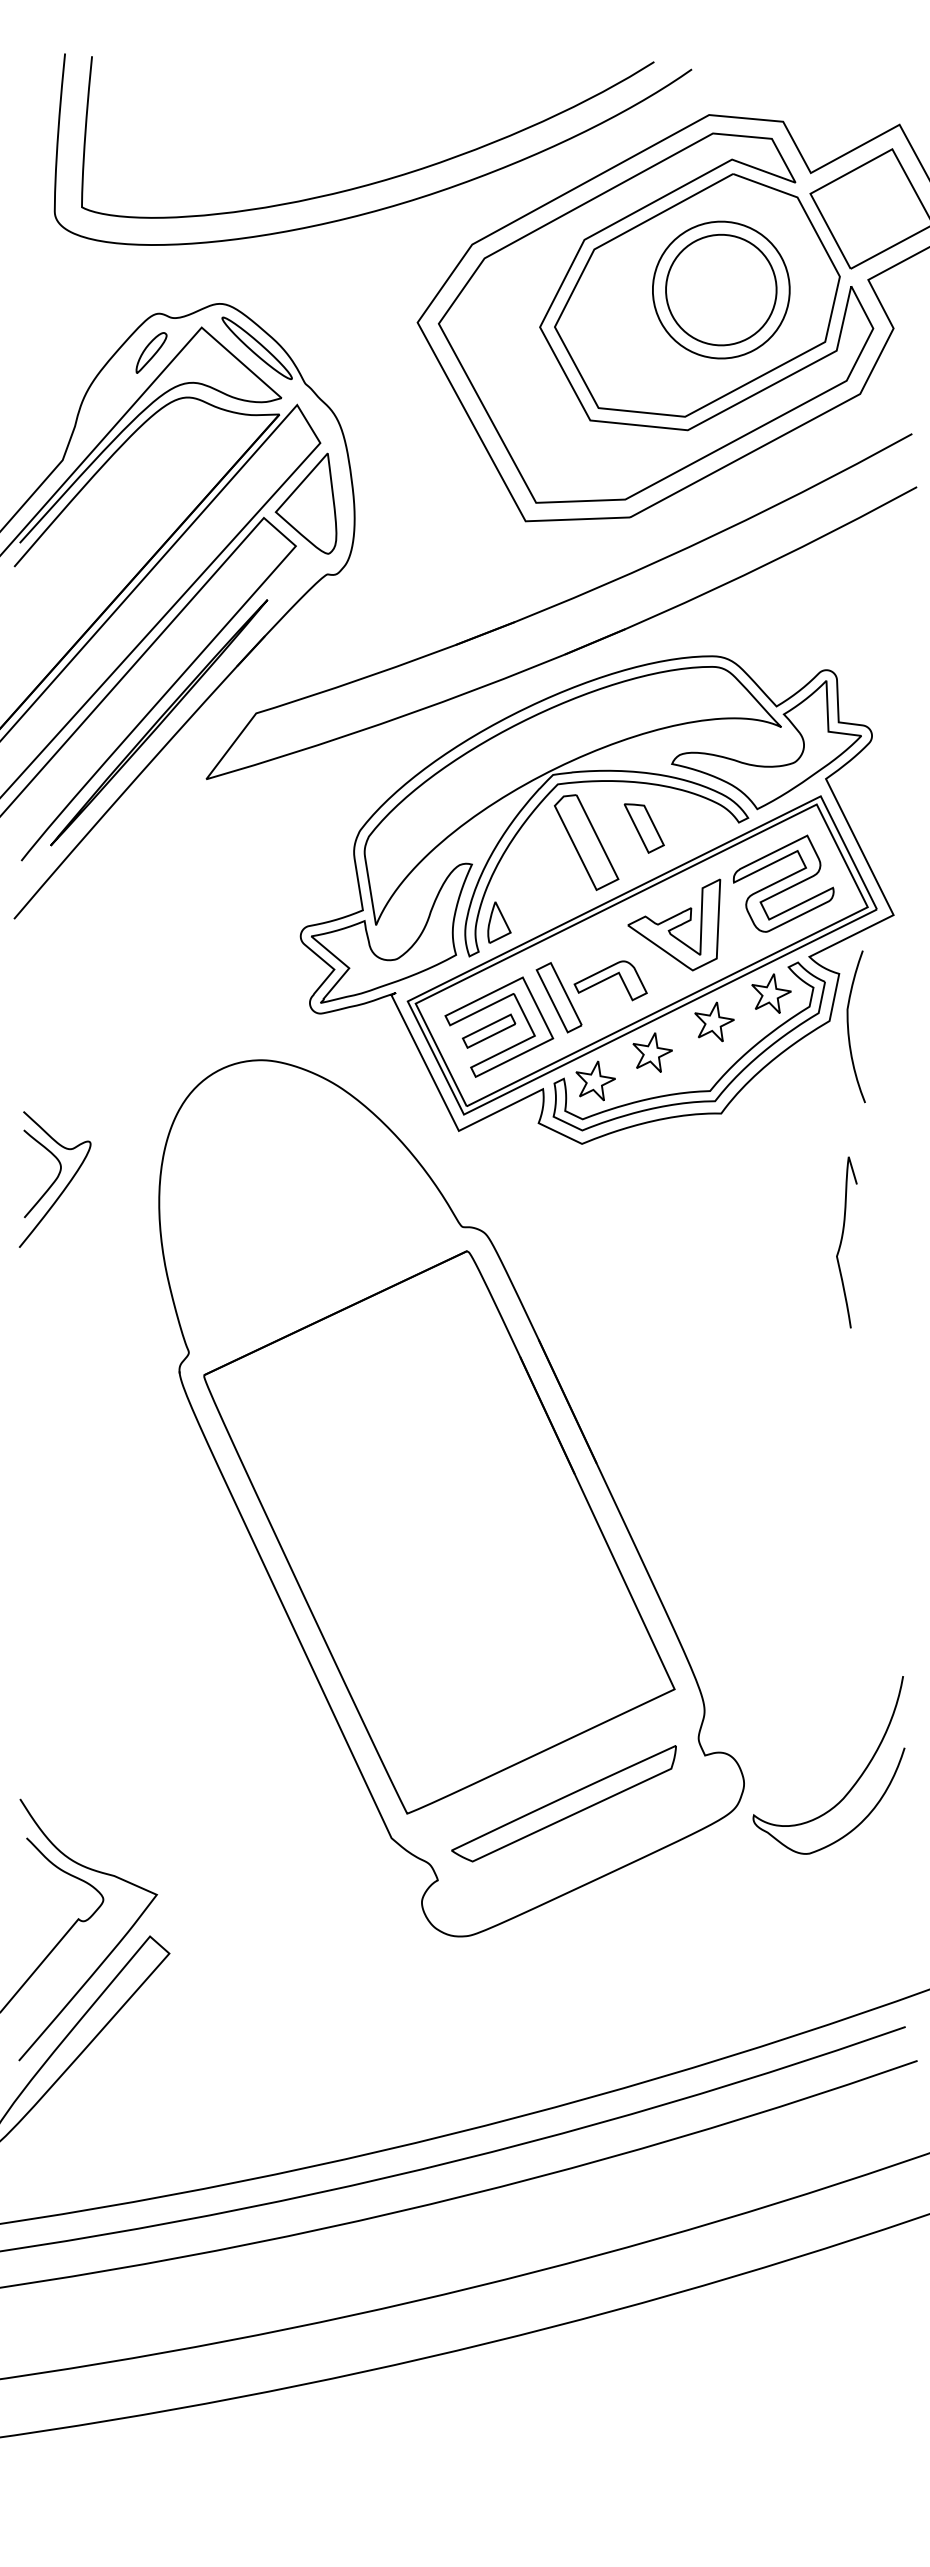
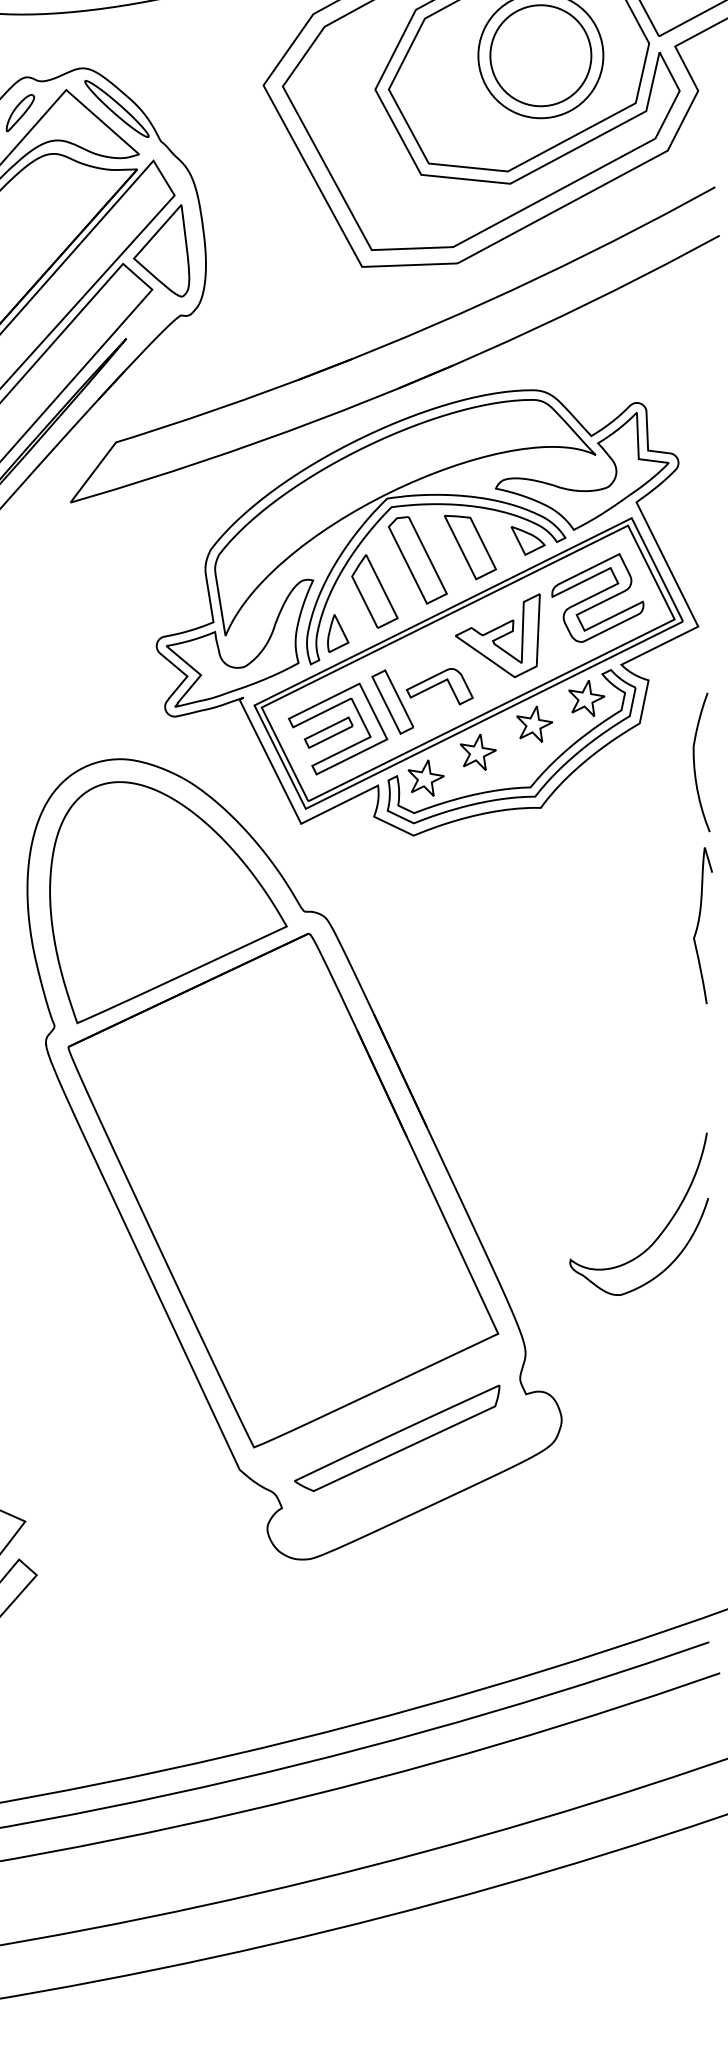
part: (707, 821) -> (528, 541), added
part: (644, 828) -> (470, 547), size x1.43
part: (539, 876) -> (374, 591), added
curve: (849, 1029) -> (695, 764), moved
part: (313, 1217) -> (168, 902), added
curve: (842, 1241) -> (699, 924), moved
curve: (852, 1785) -> (660, 1232), moved

